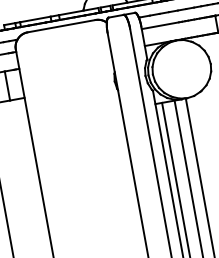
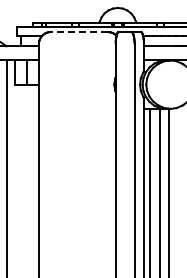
line: (60, 26) -> (78, 32), solid -> dashed

